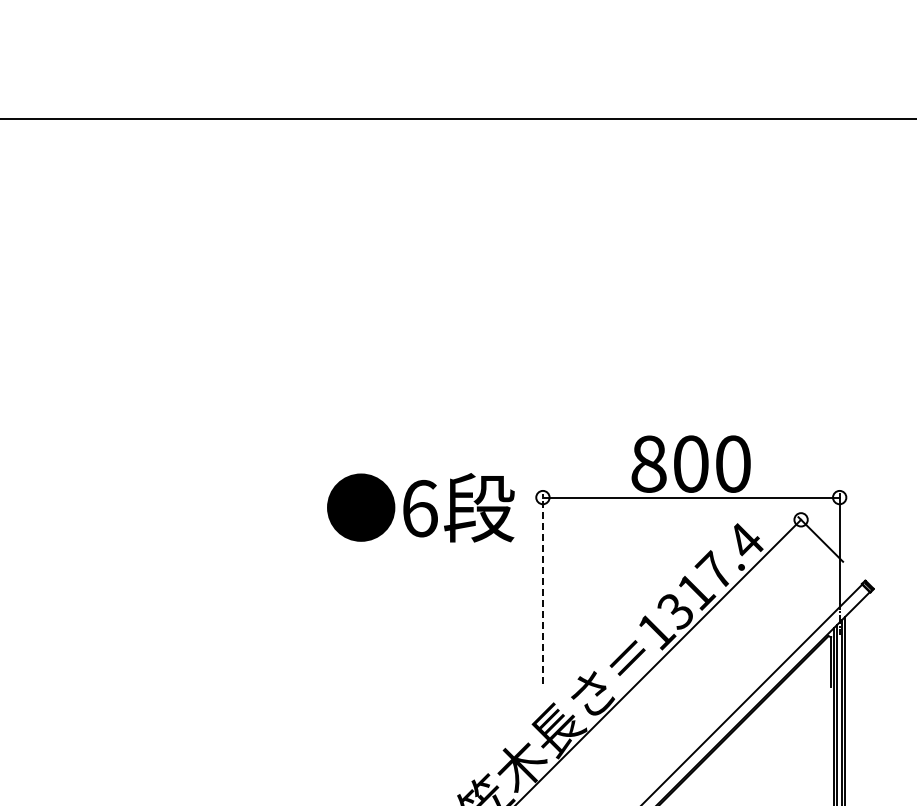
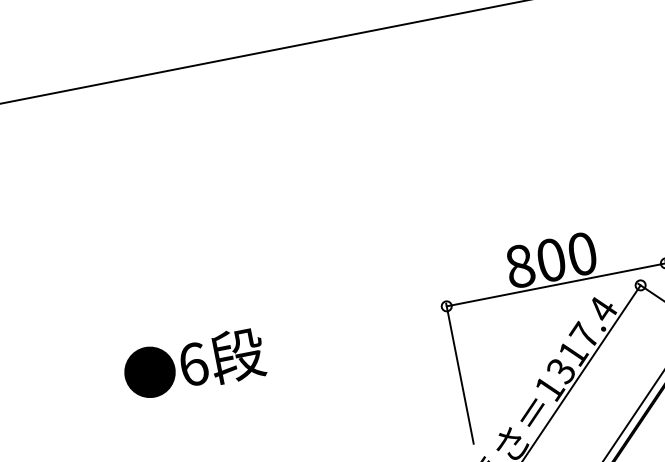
text: (420, 507) -> (193, 363), moved
line: (542, 588) -> (459, 373), dashed -> solid

